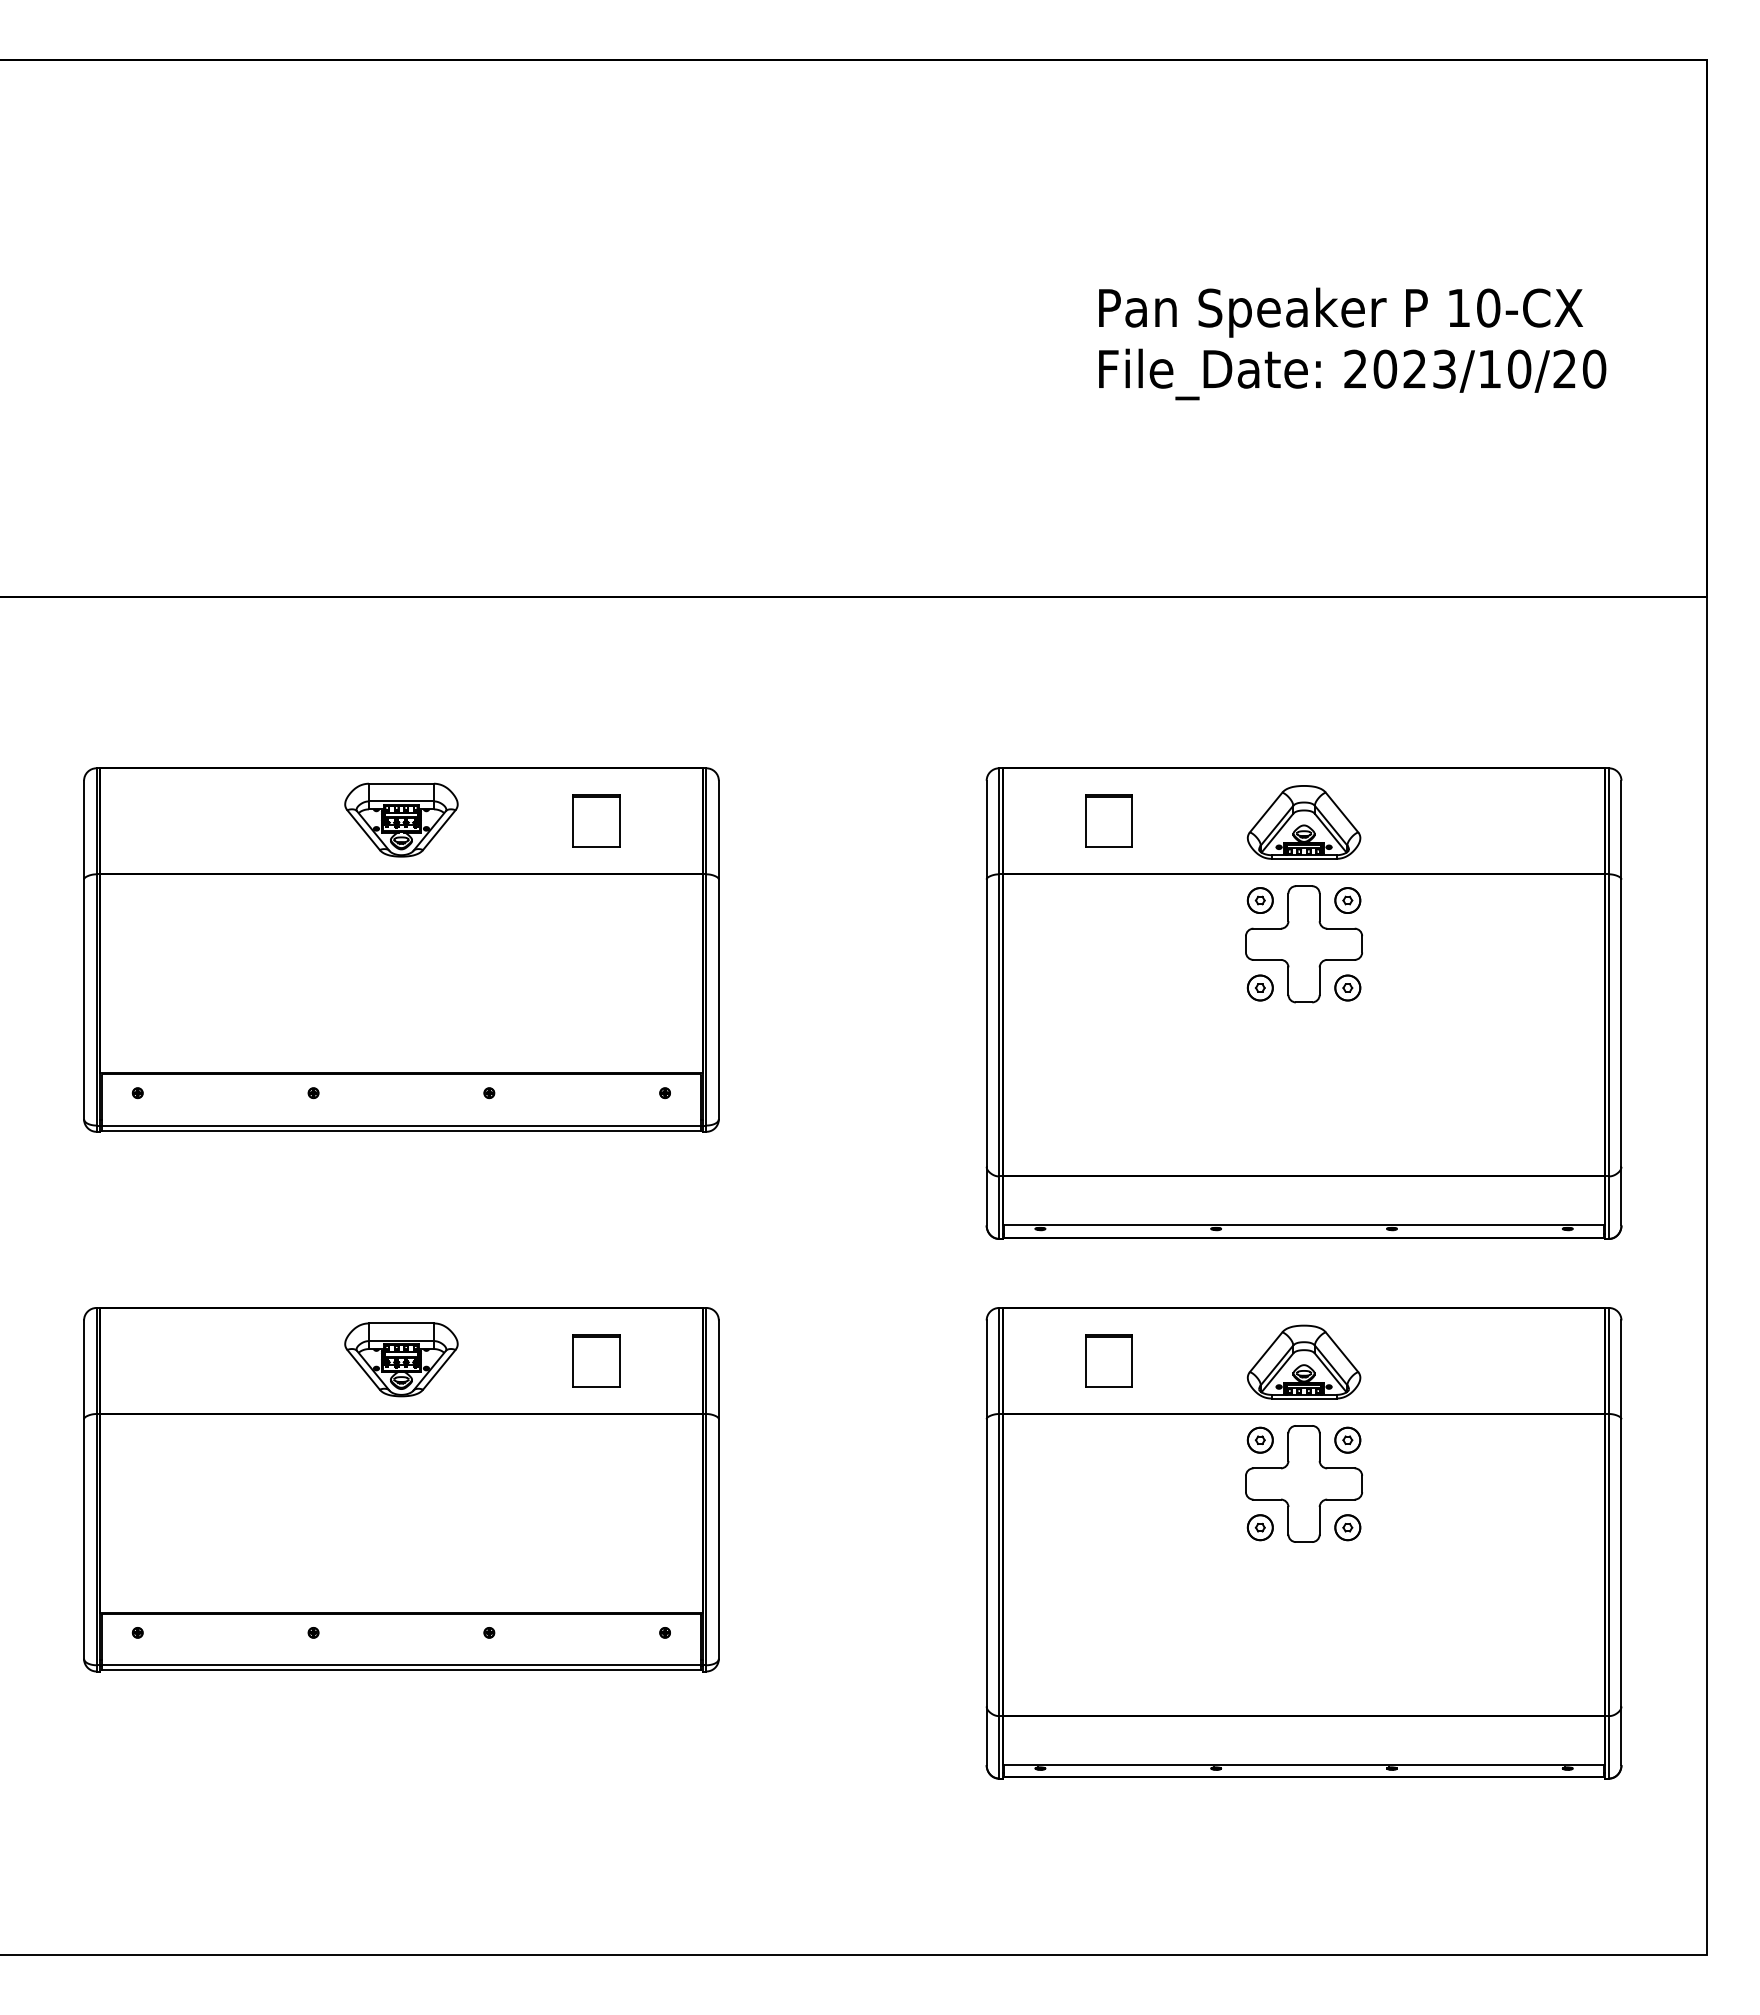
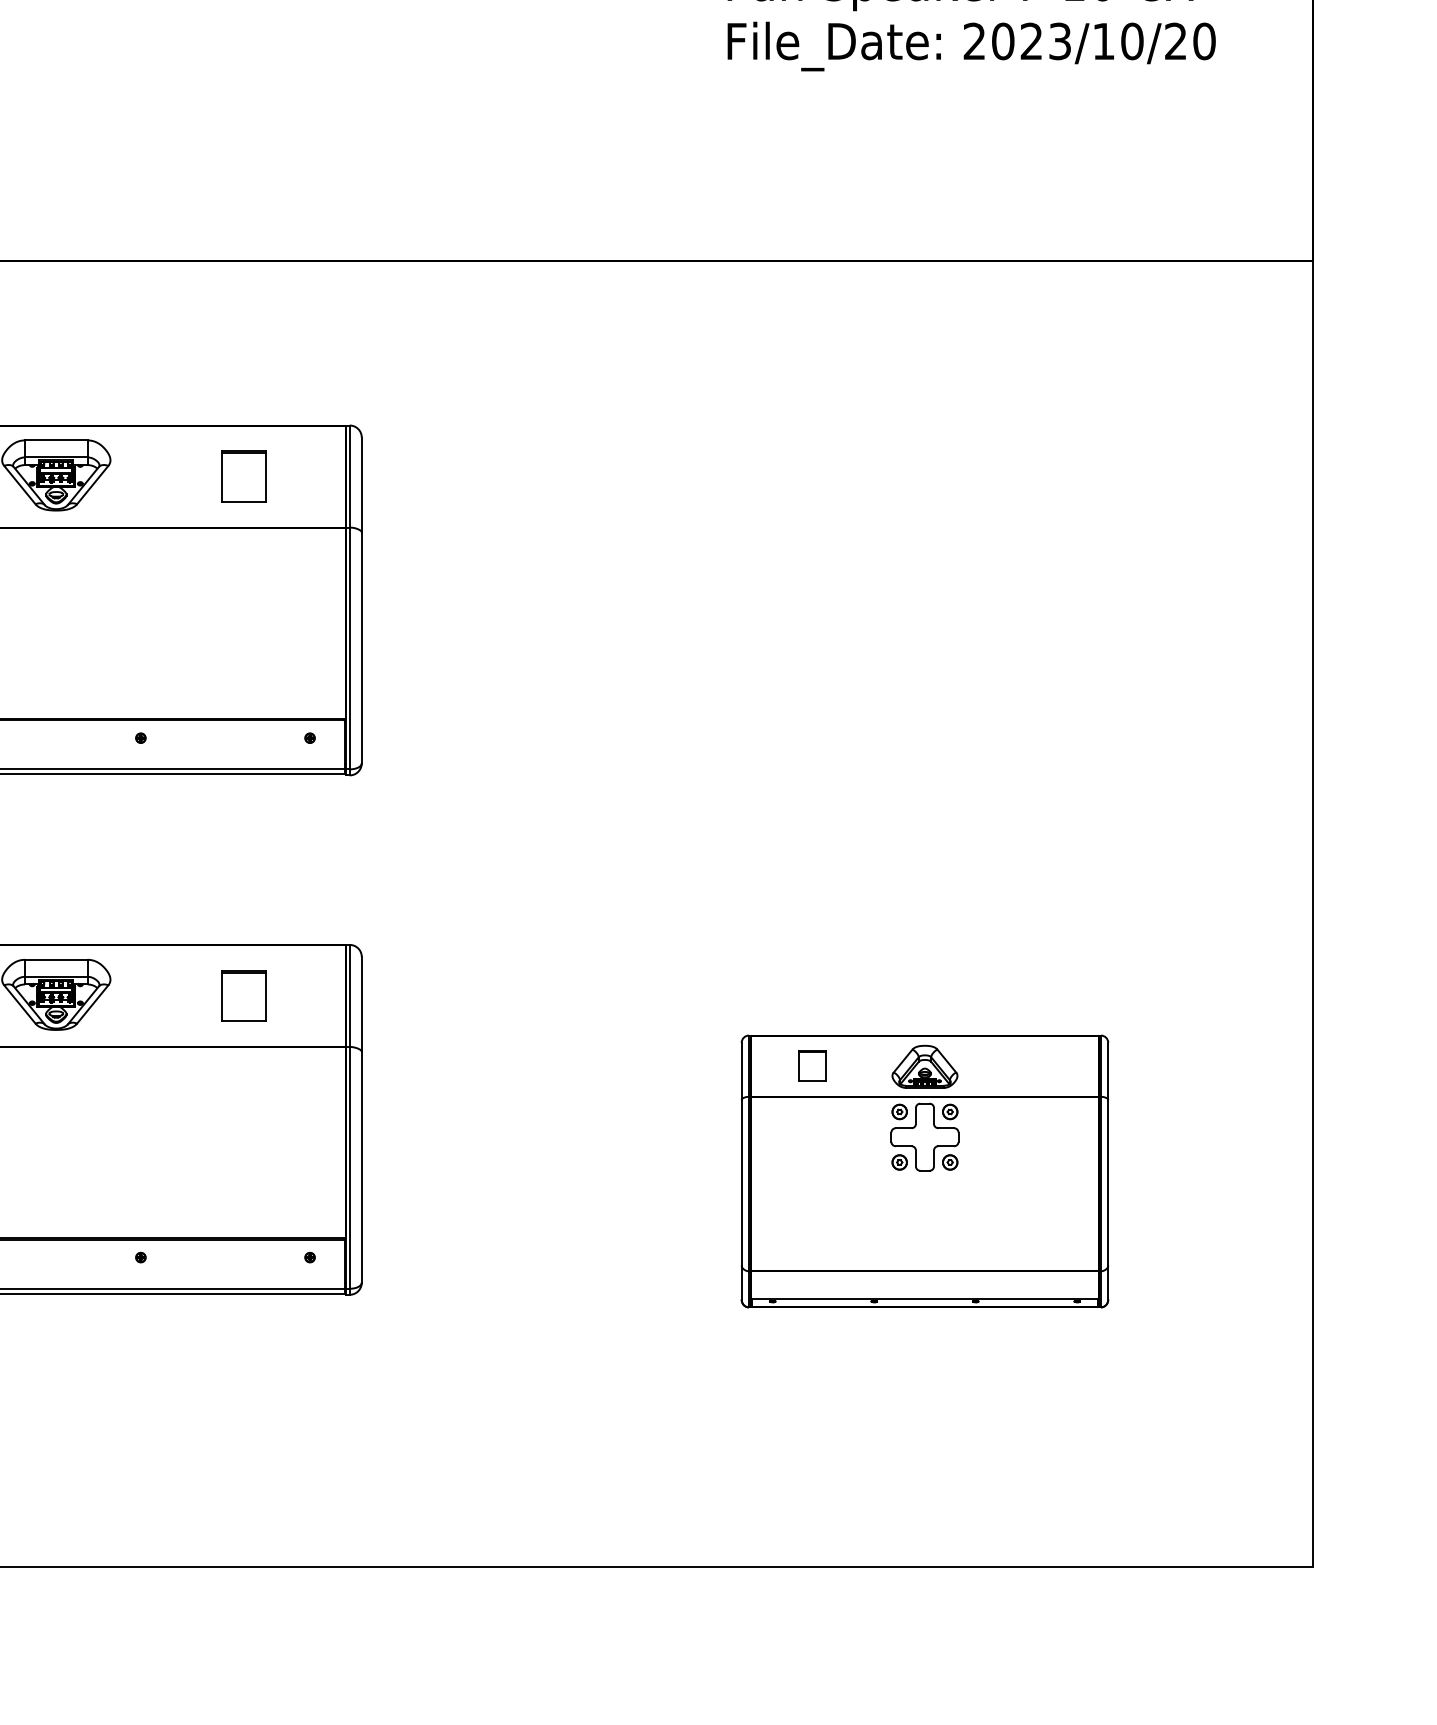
part: (1303, 1003) -> (924, 651), removed
part: (1303, 1543) -> (924, 1171), size x0.6

